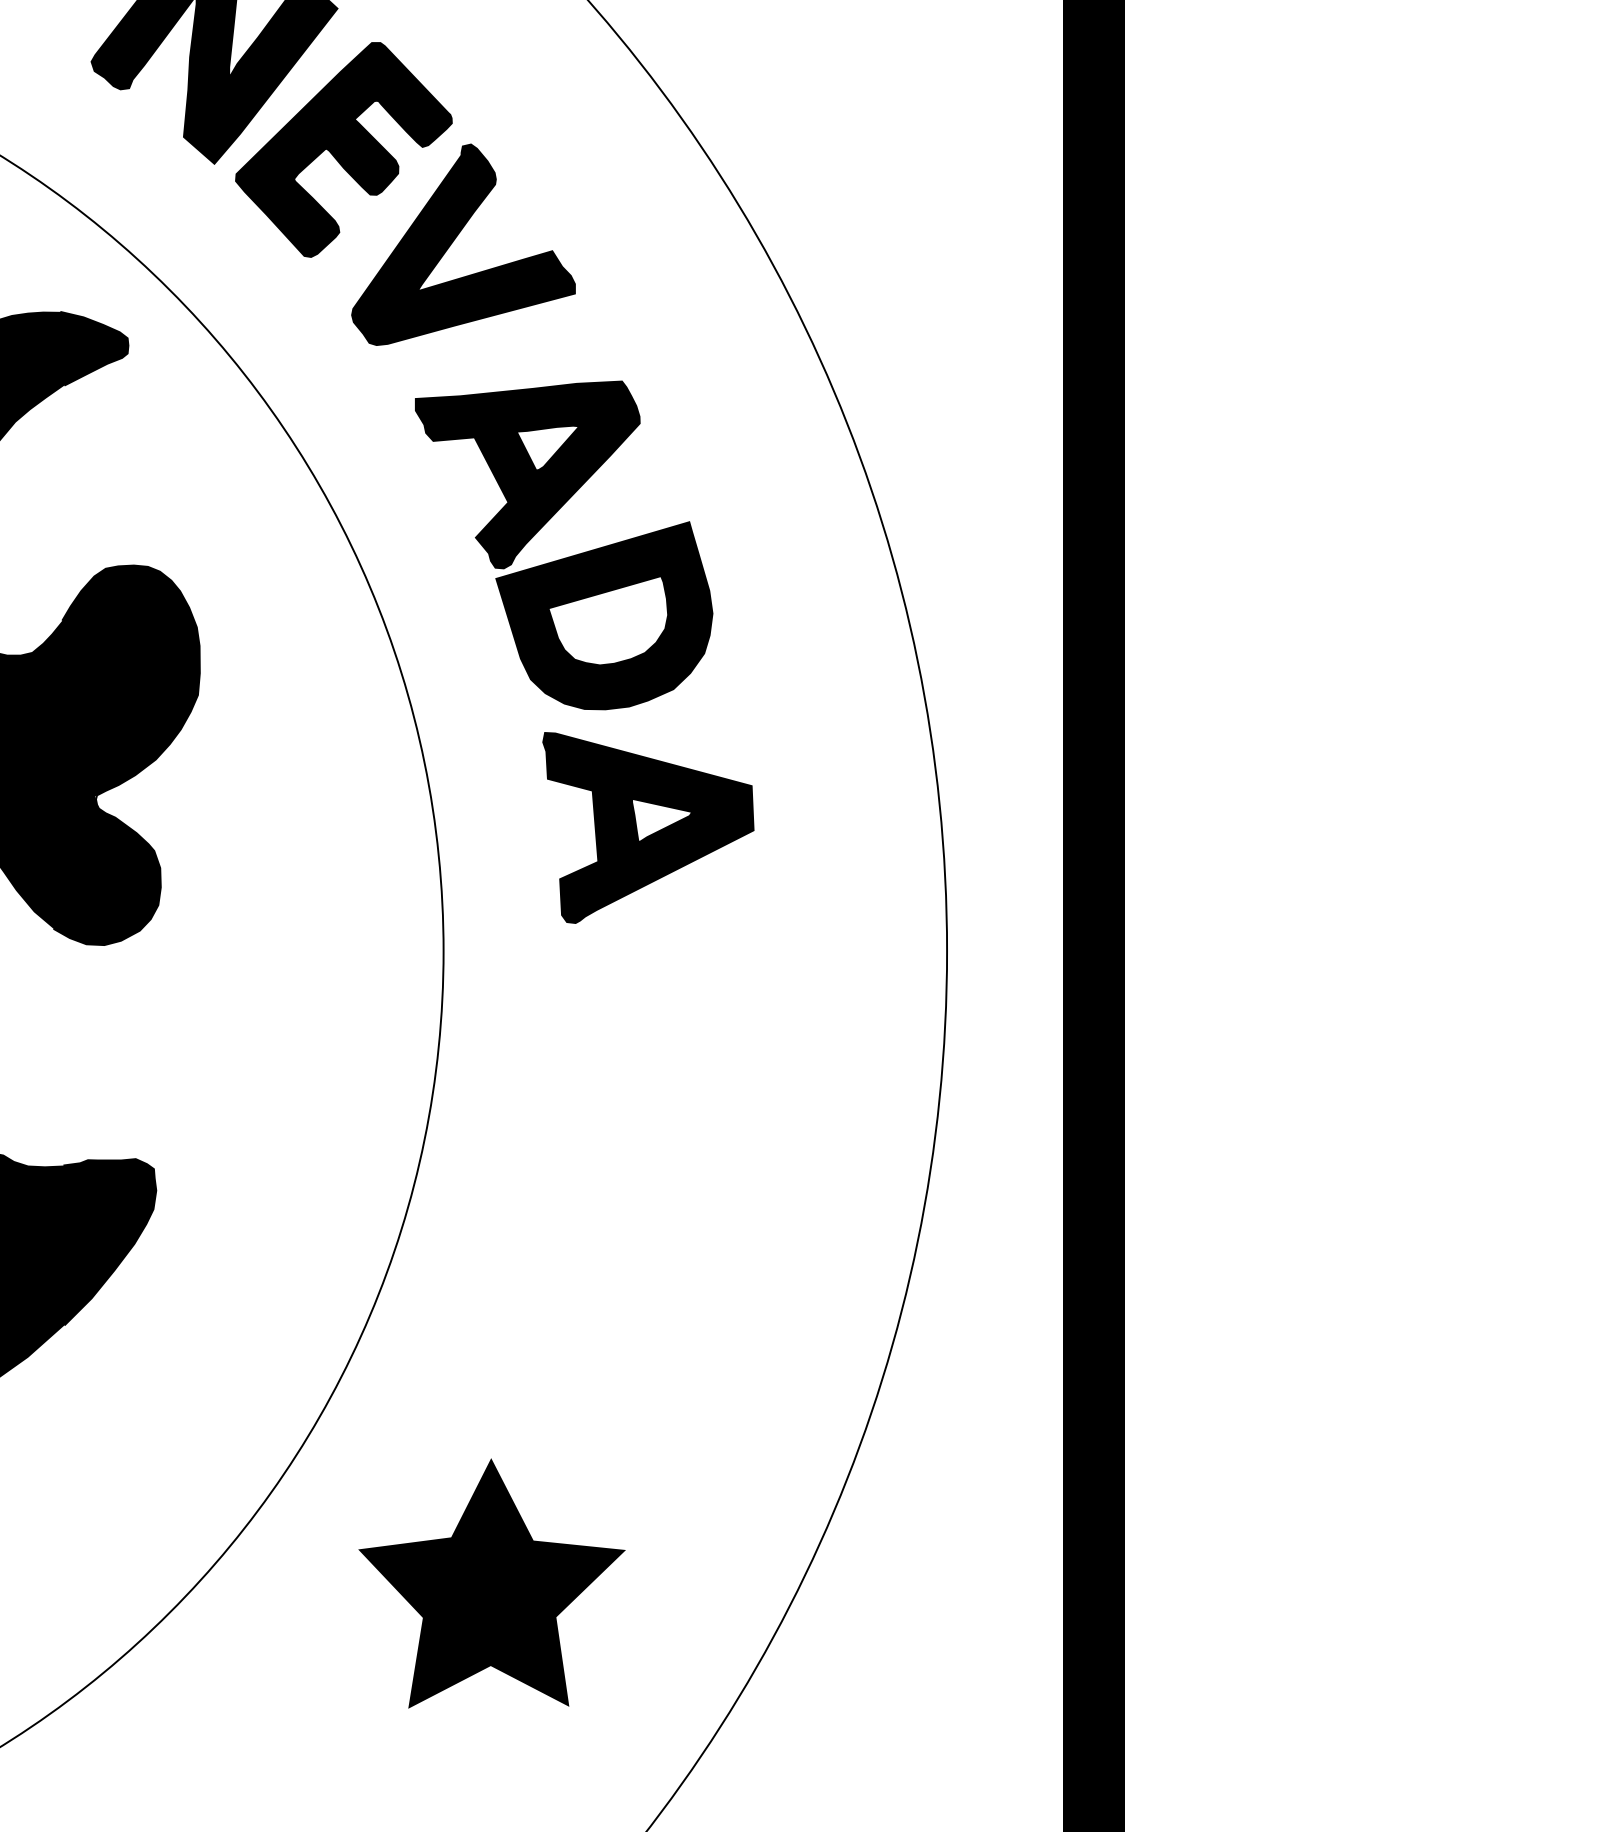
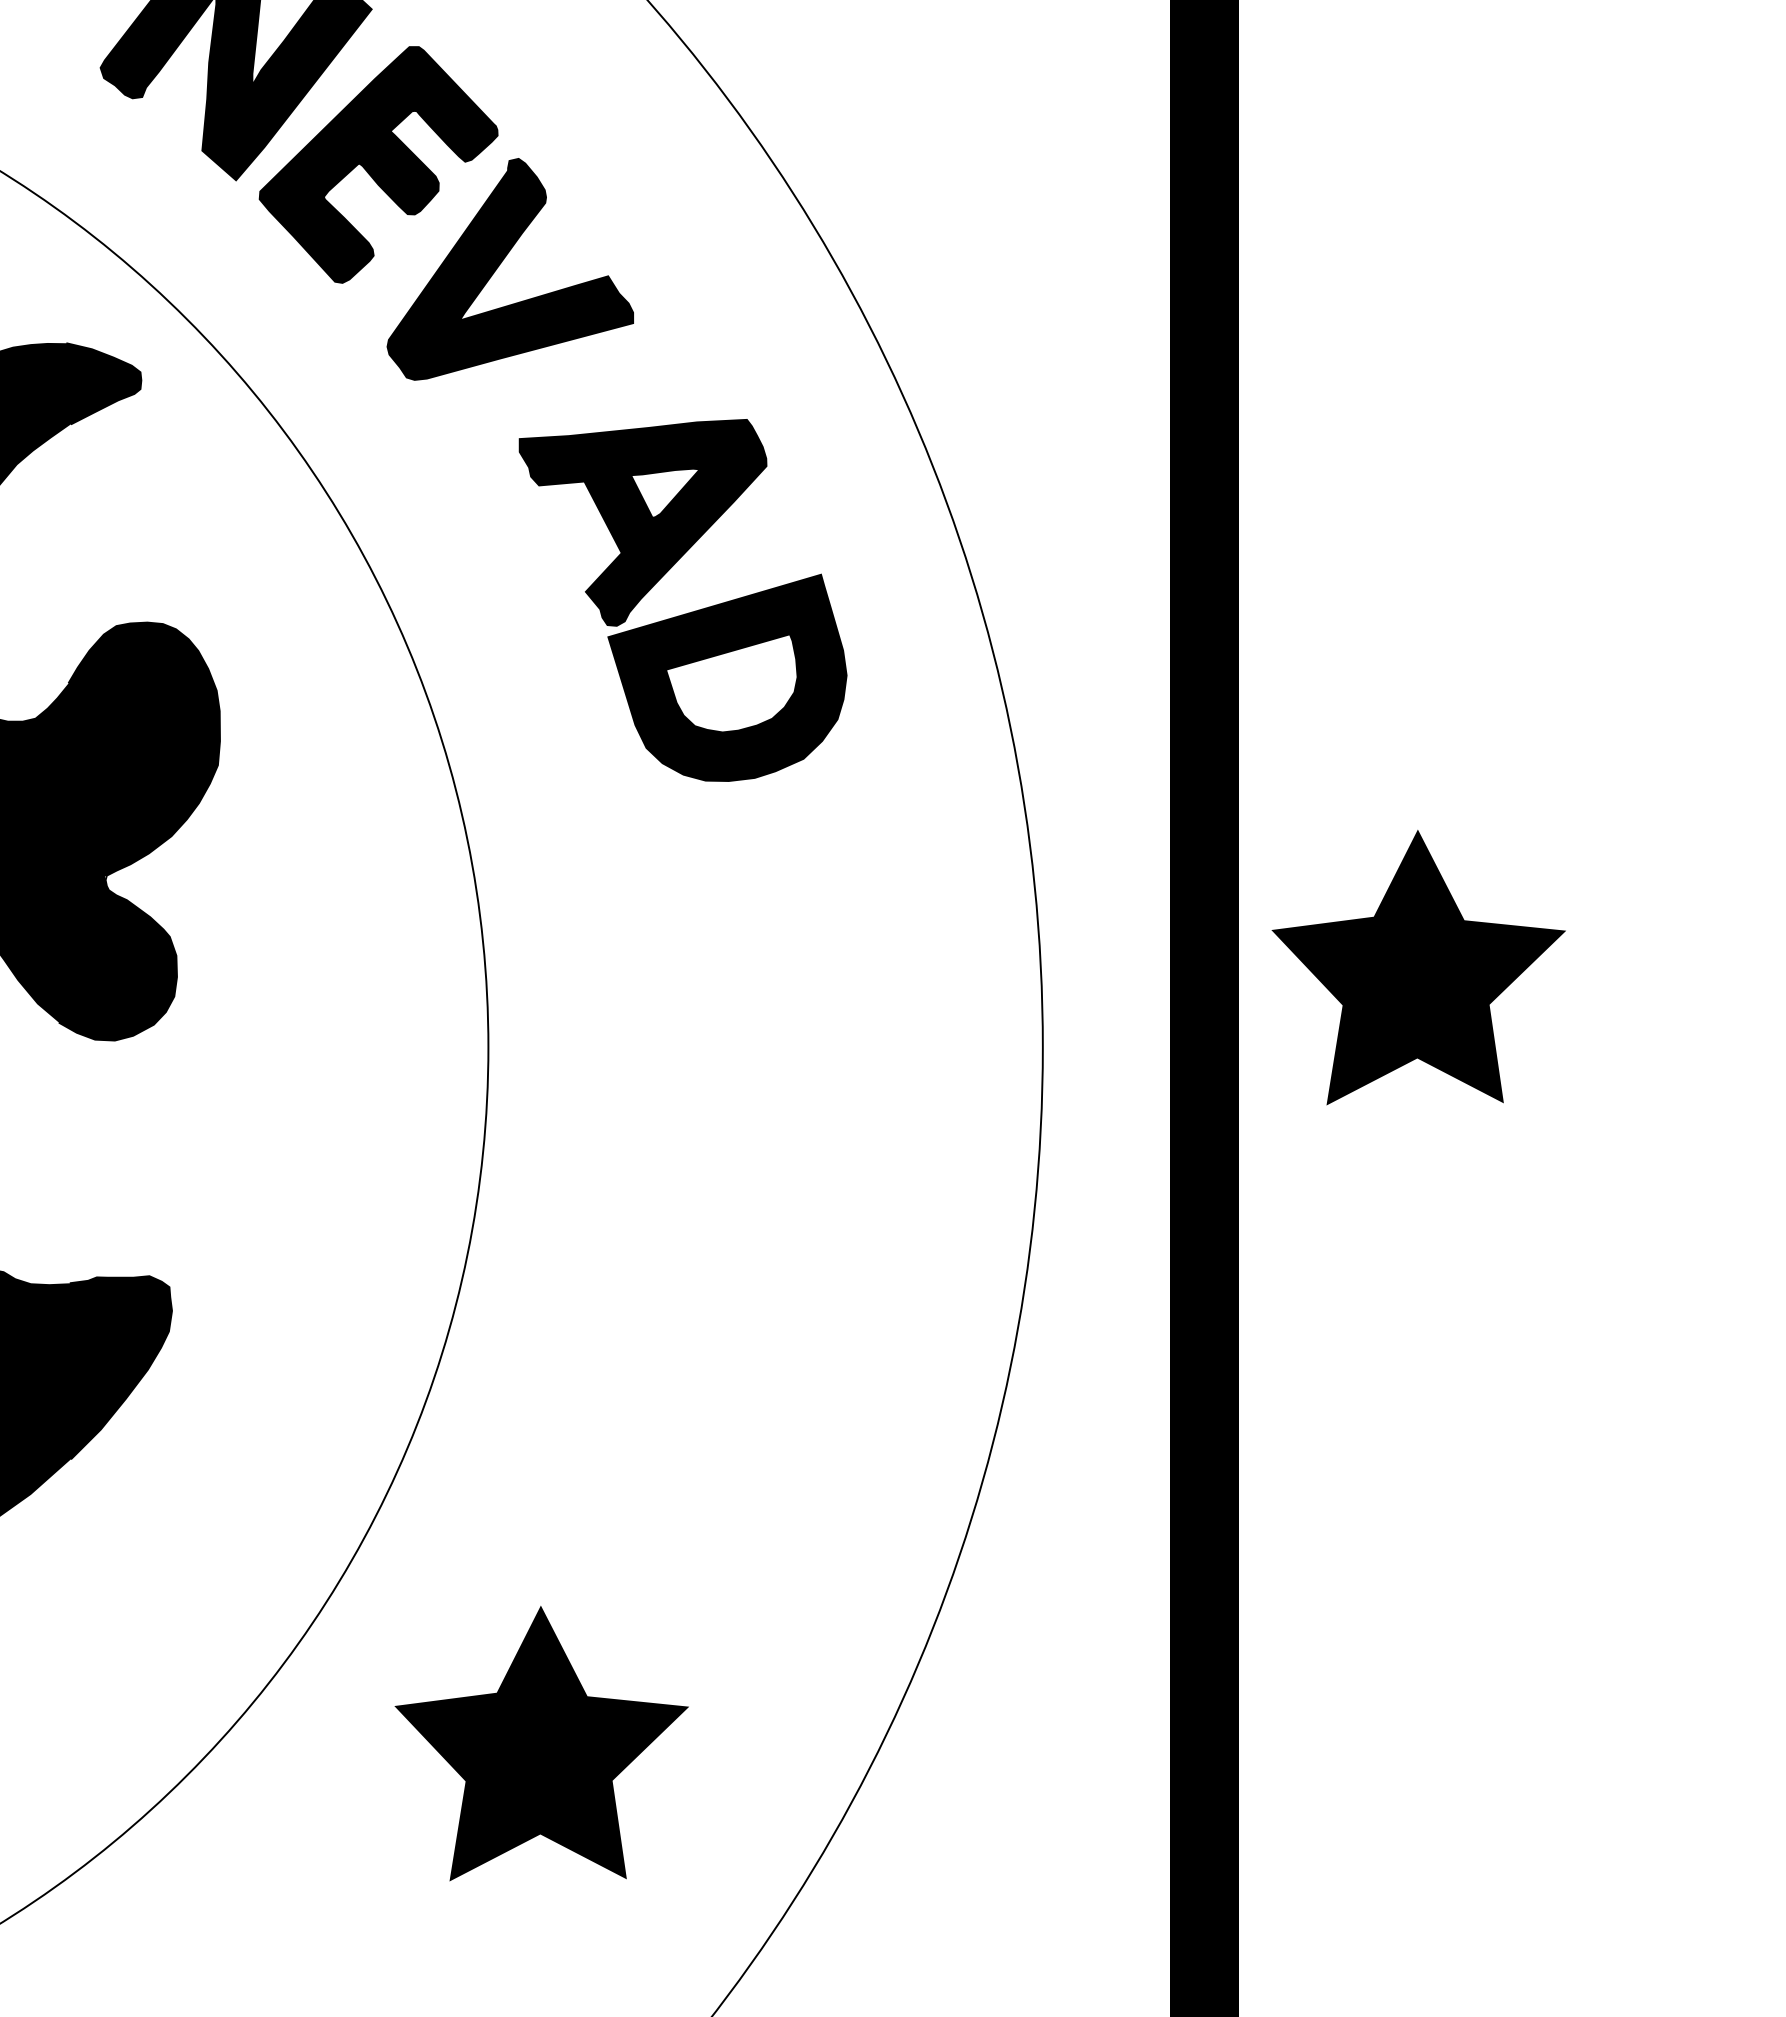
part: (565, 557) -> (684, 613), moved
part: (647, 827) -> (713, 911), removed
part: (1288, 878) -> (1418, 967), added

